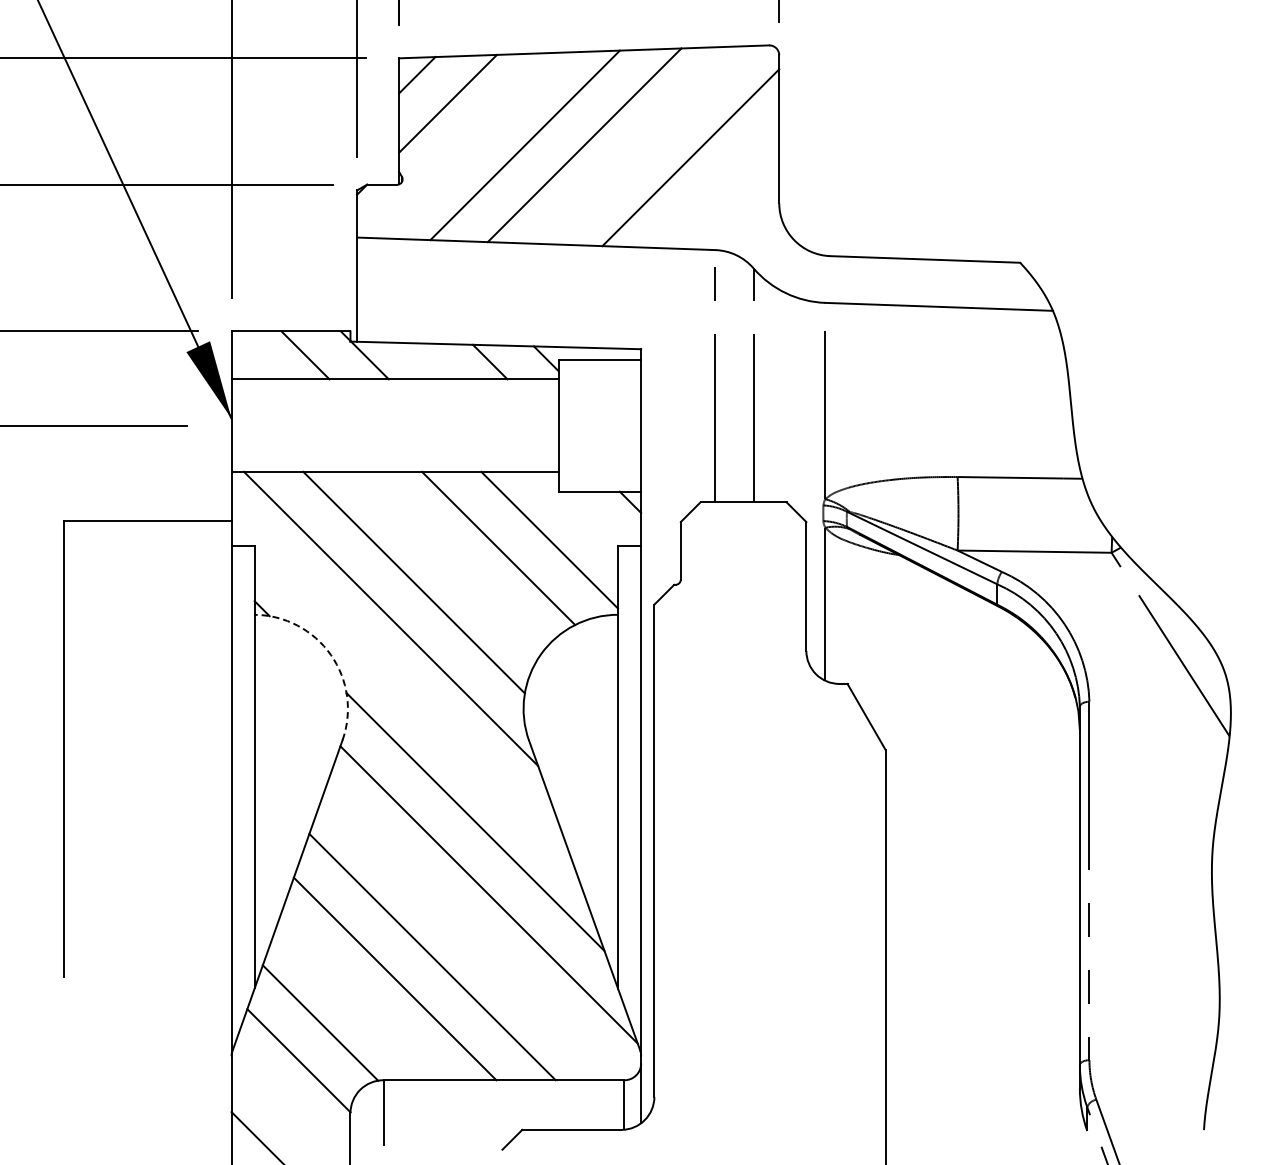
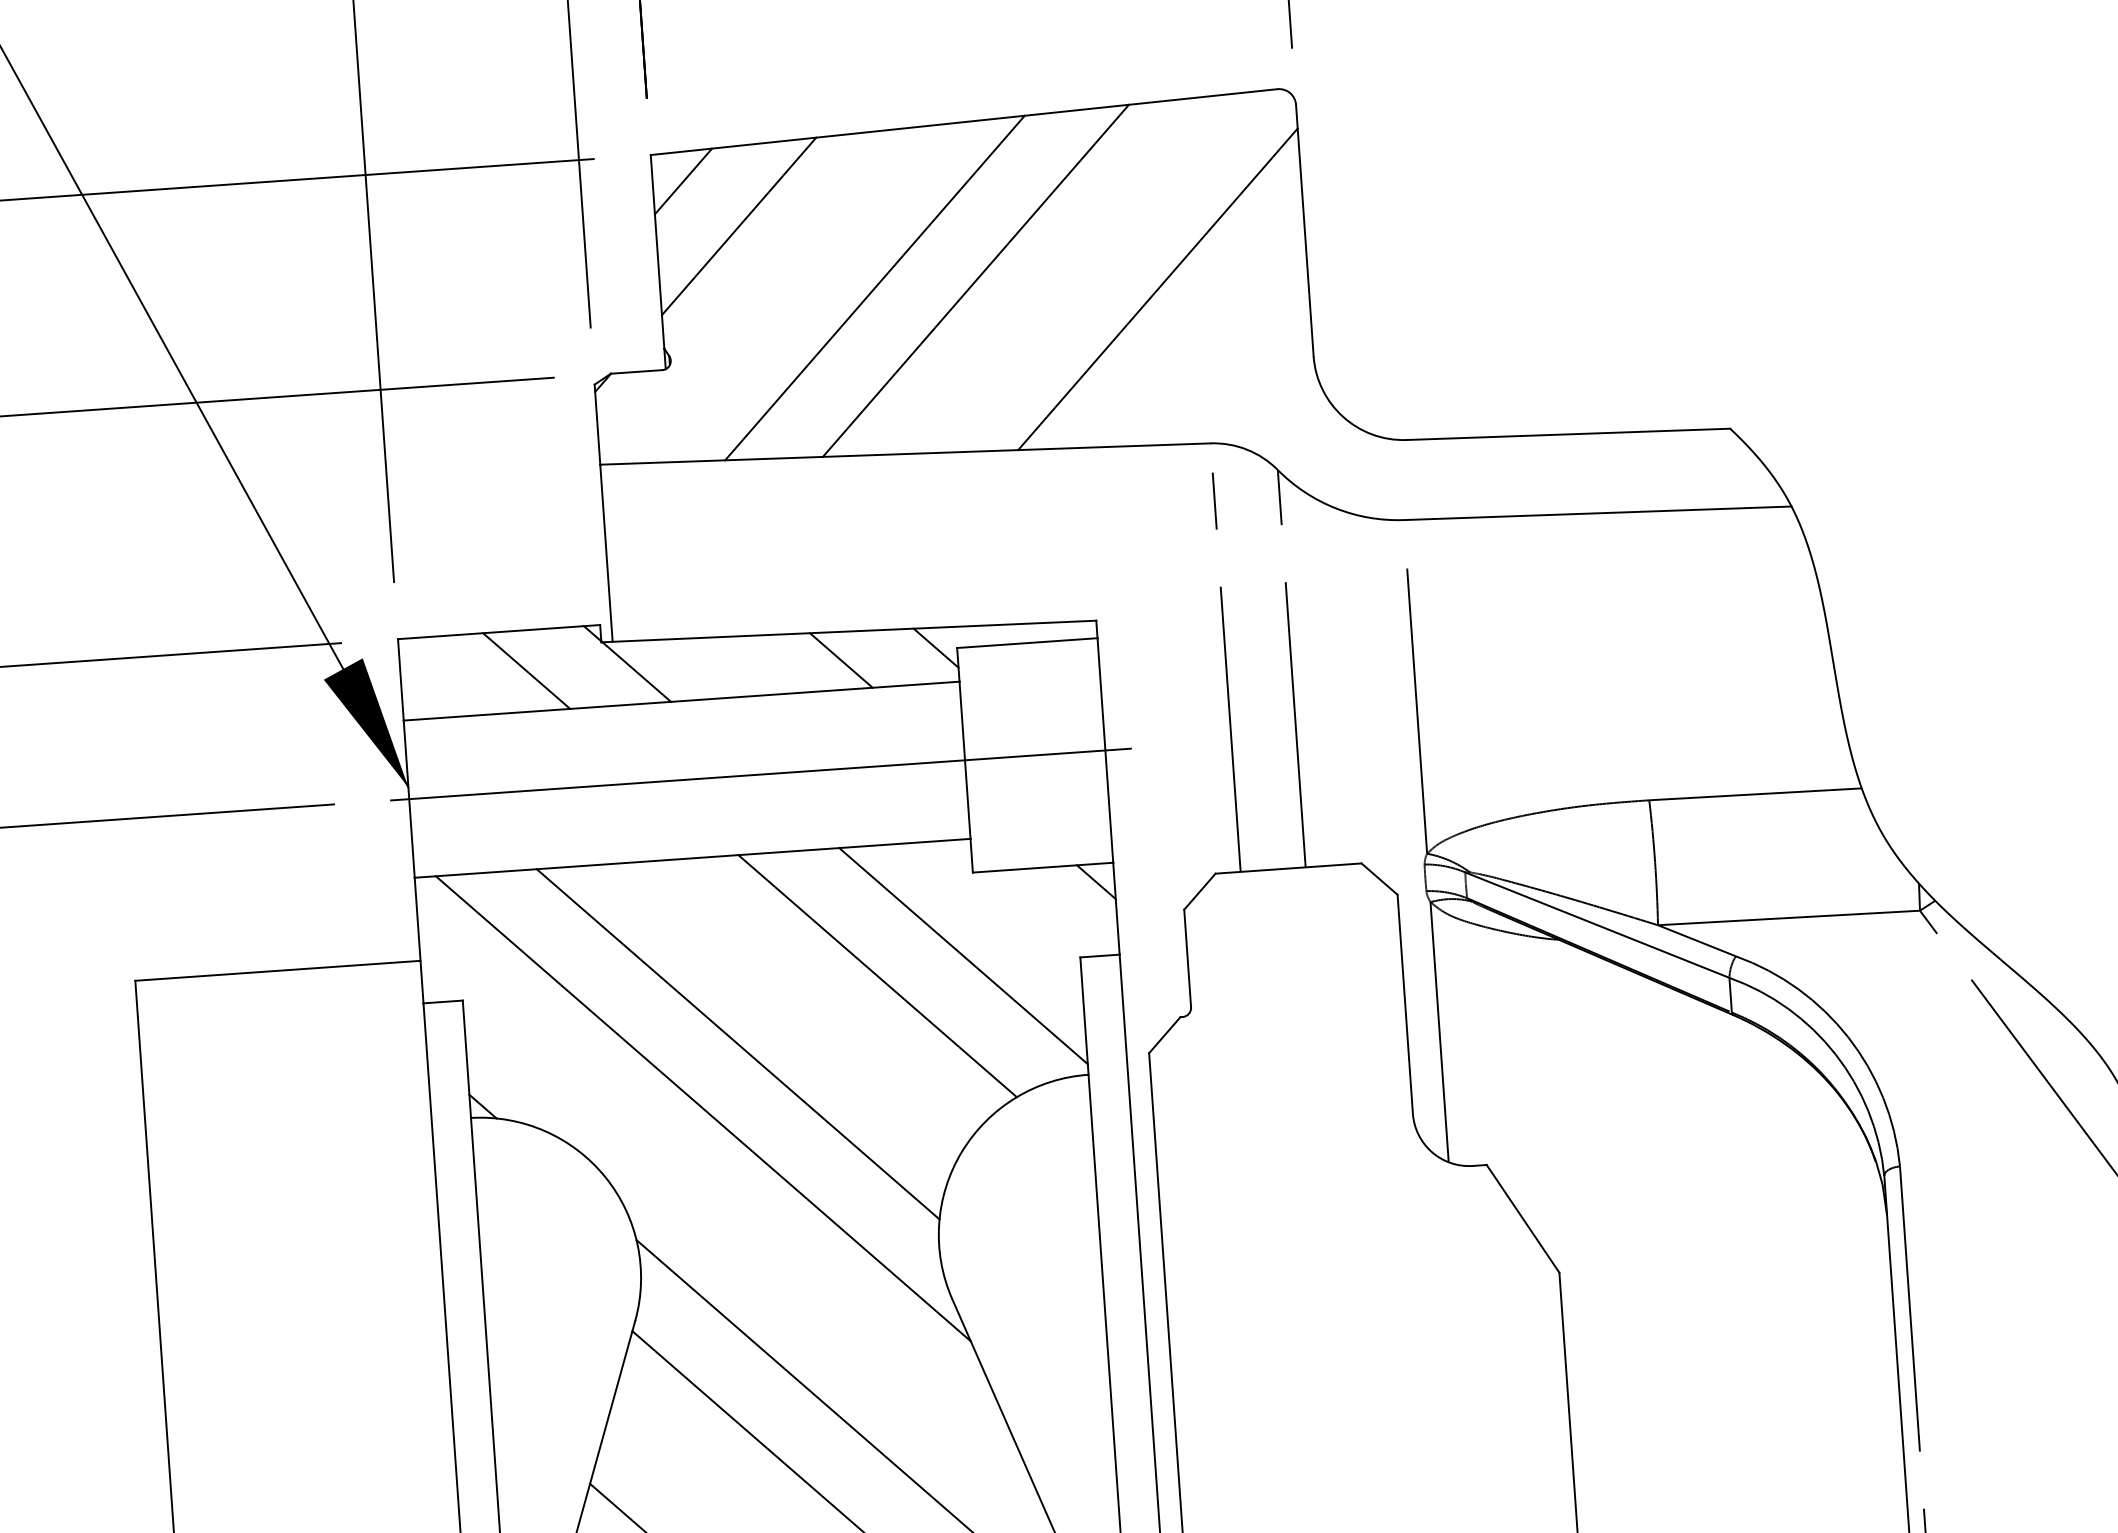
line: (438, 425) -> (760, 774), added
arc: (330, 654) -> (604, 1176), dashed -> solid

